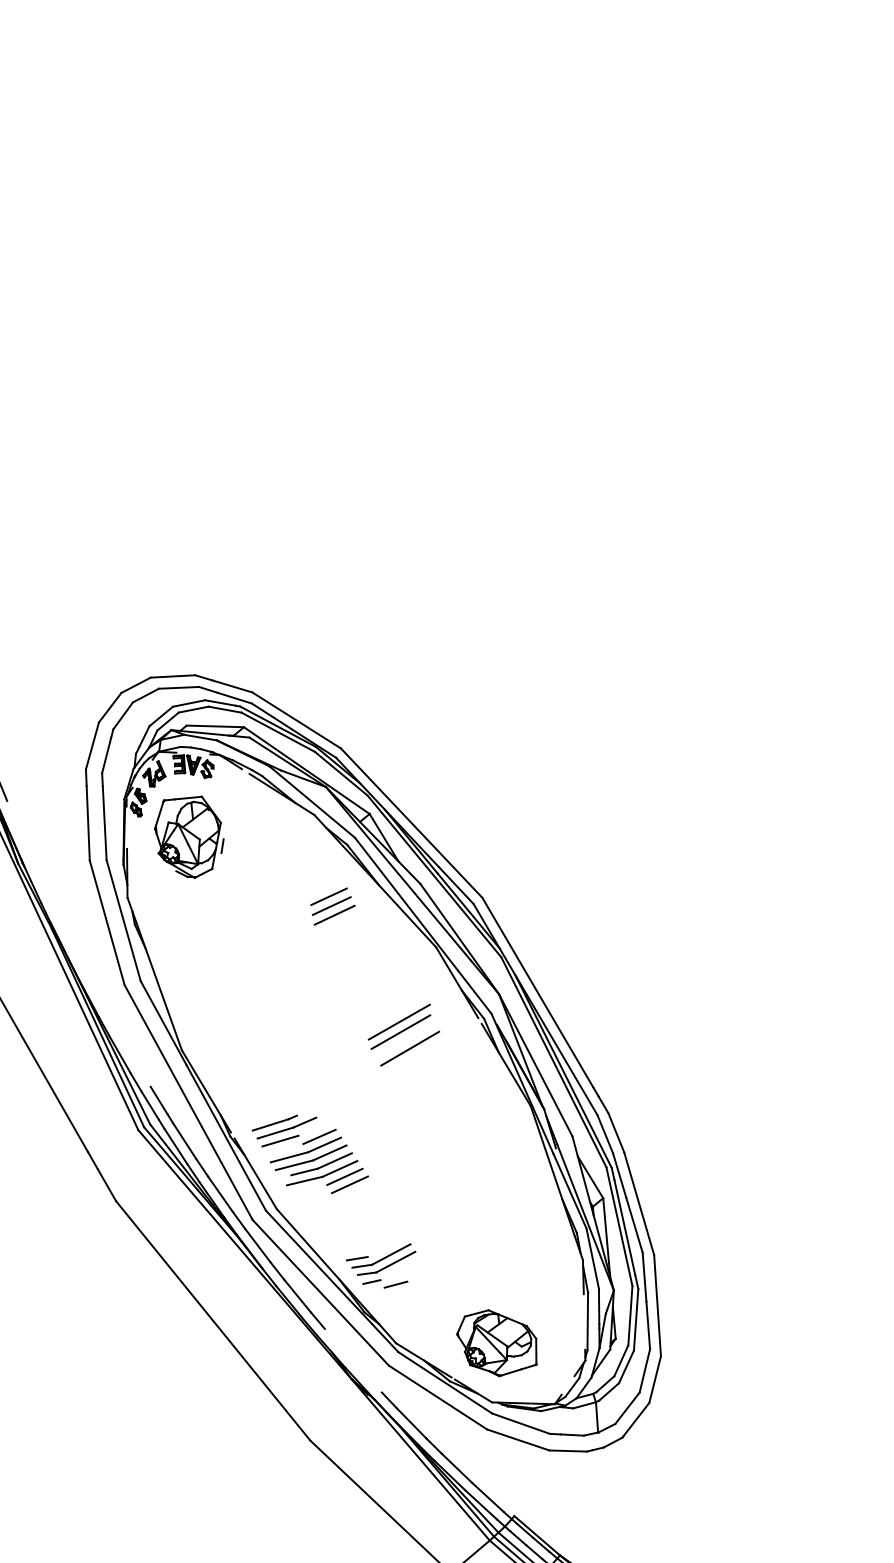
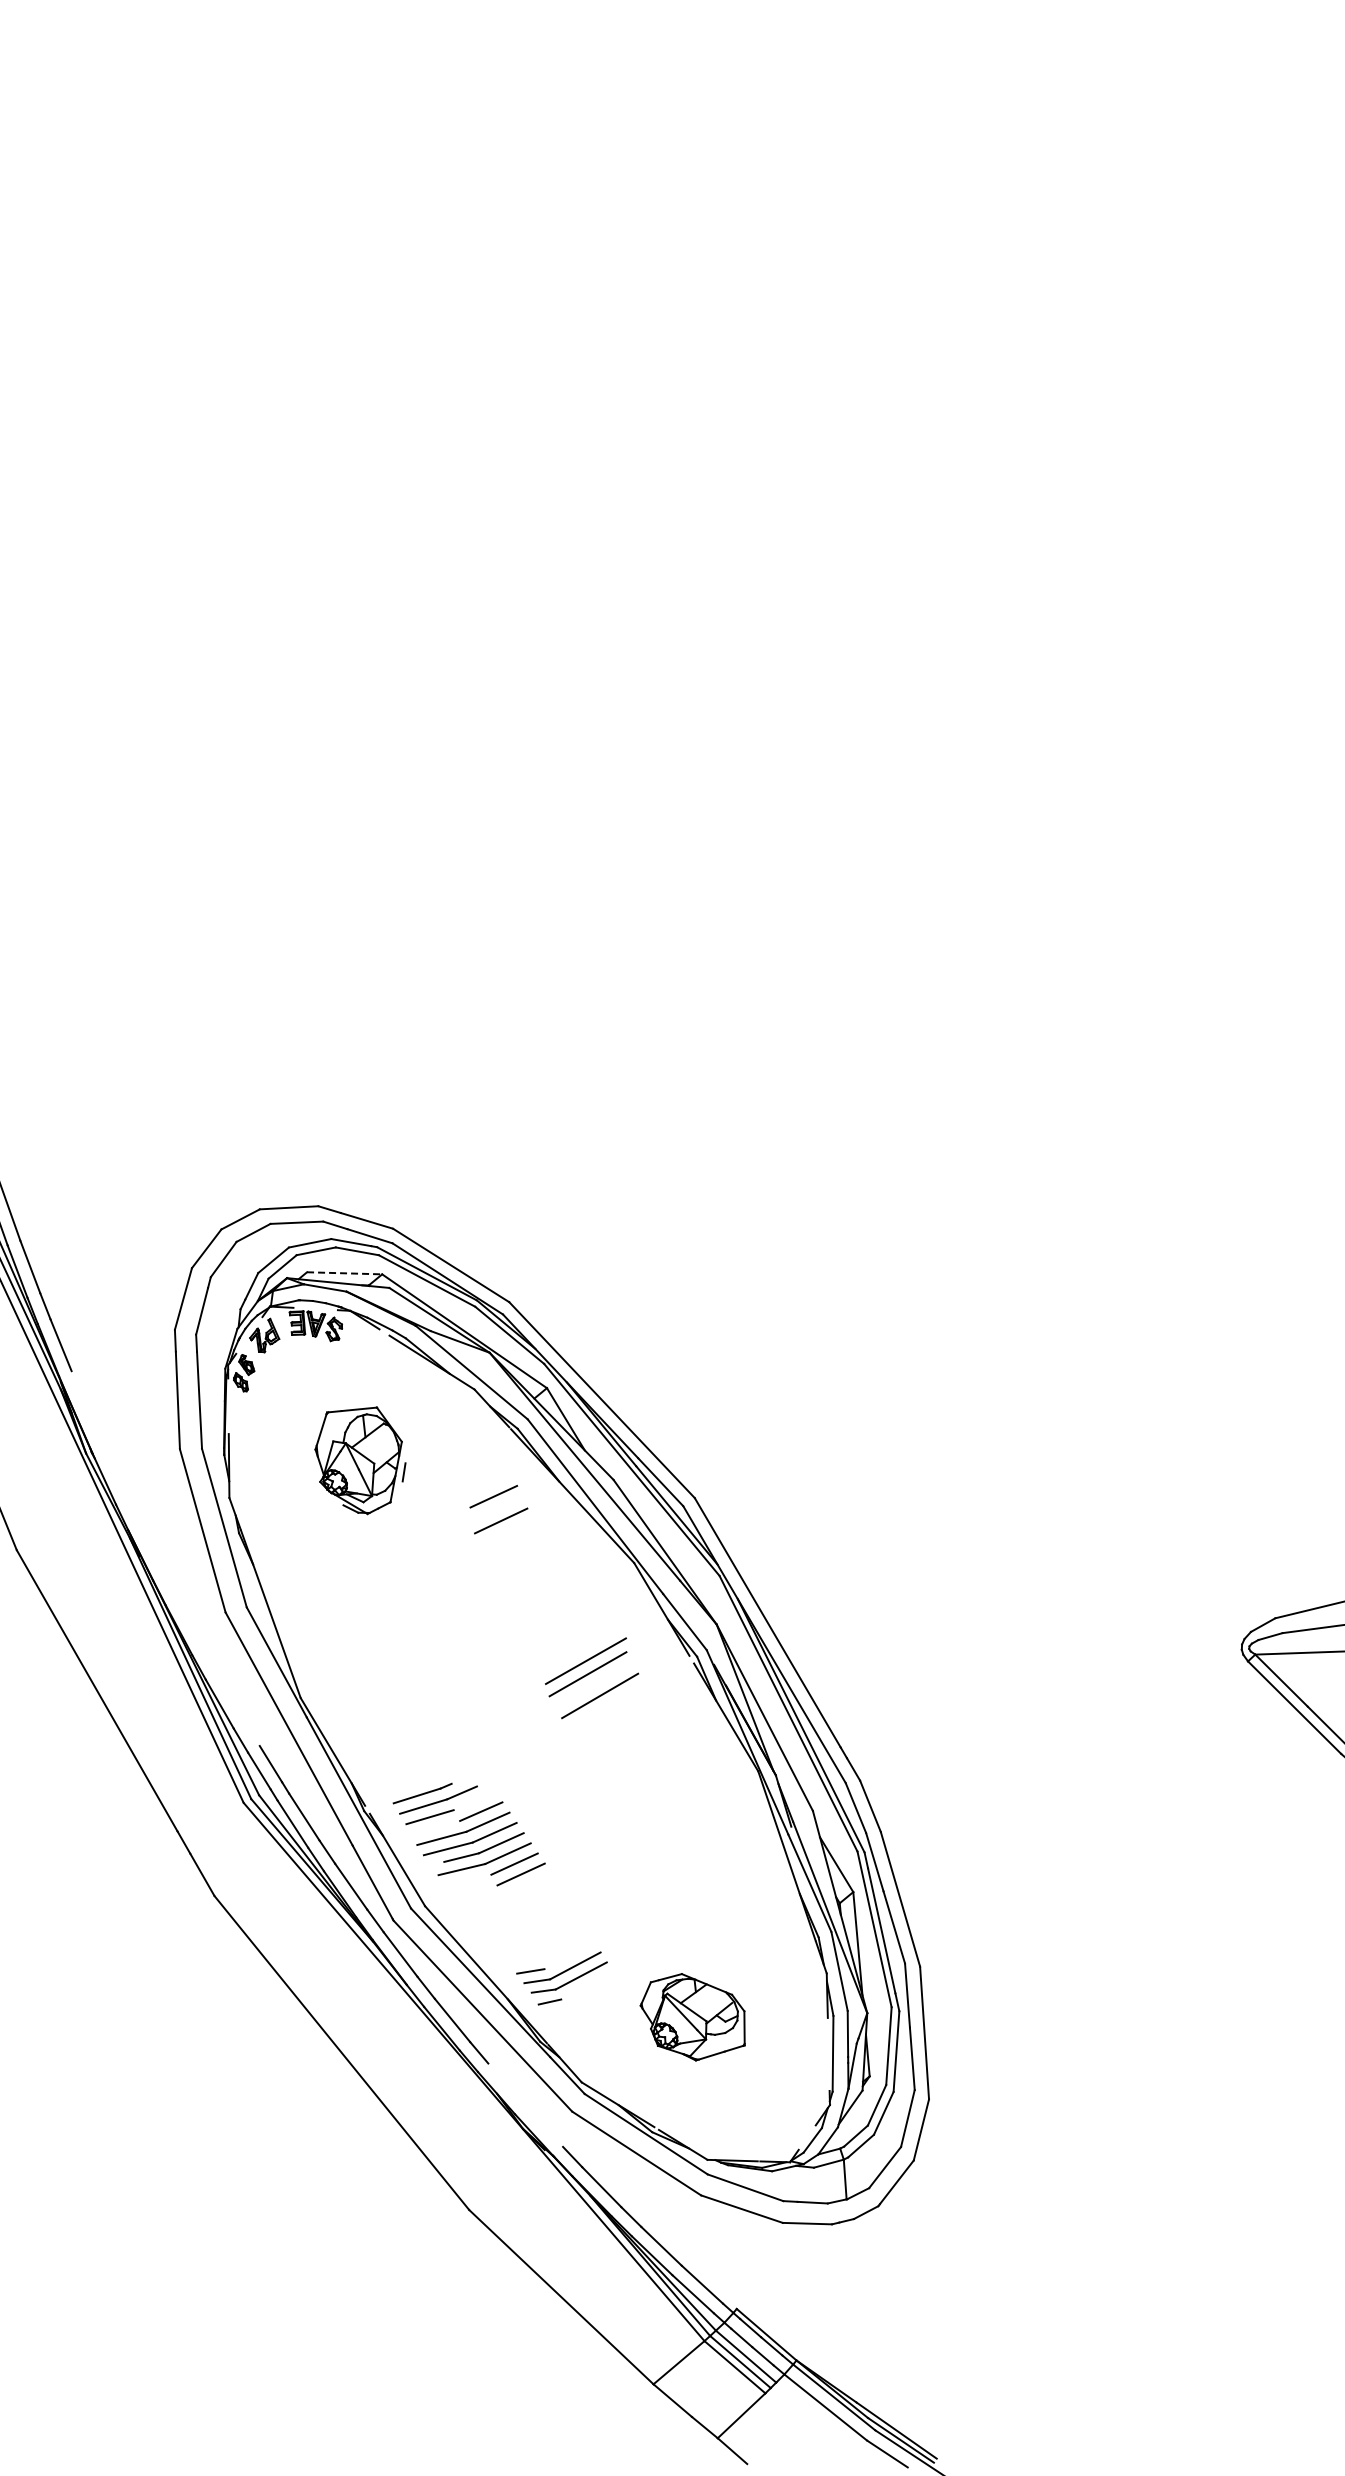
line: (215, 726) -> (344, 1273), solid -> dashed
part: (189, 837) -> (360, 1460), moved
line: (331, 905) -> (497, 1508), removed
line: (395, 1284) -> (581, 2005), removed
part: (496, 1343) -> (692, 2017), moved

